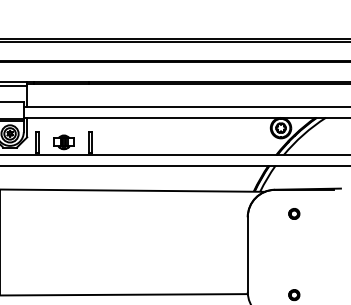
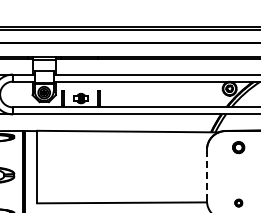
part: (293, 213) -> (238, 147), size x1.6
line: (247, 254) -> (206, 175), solid -> dashed

